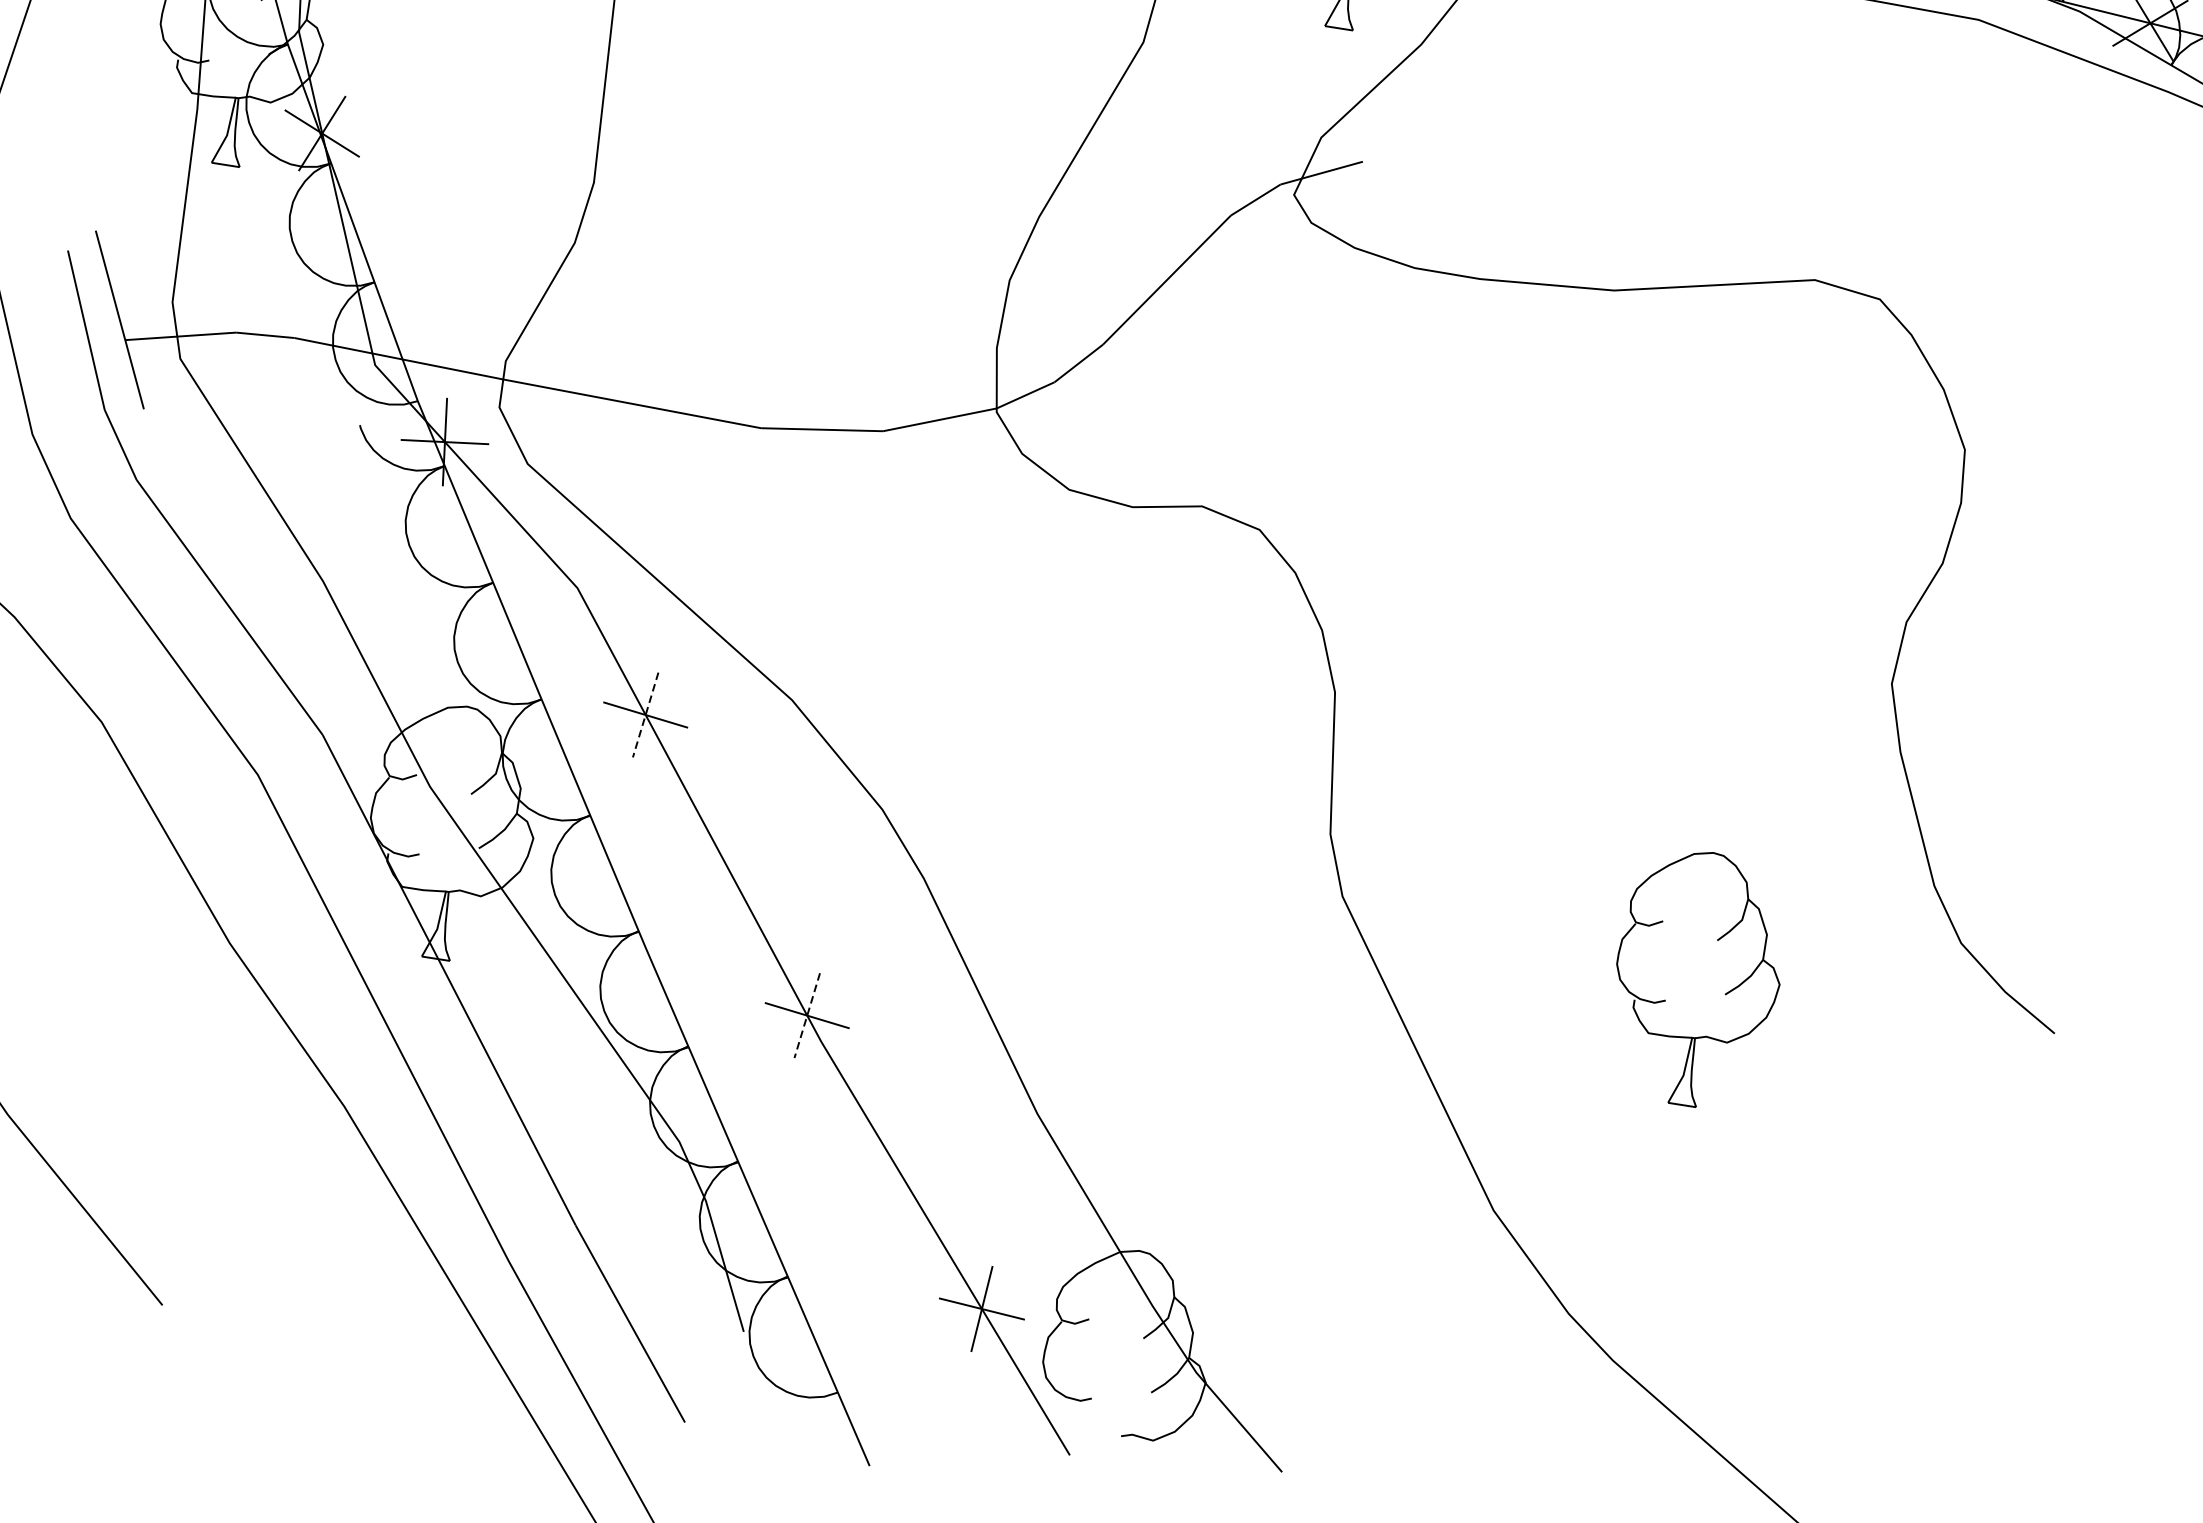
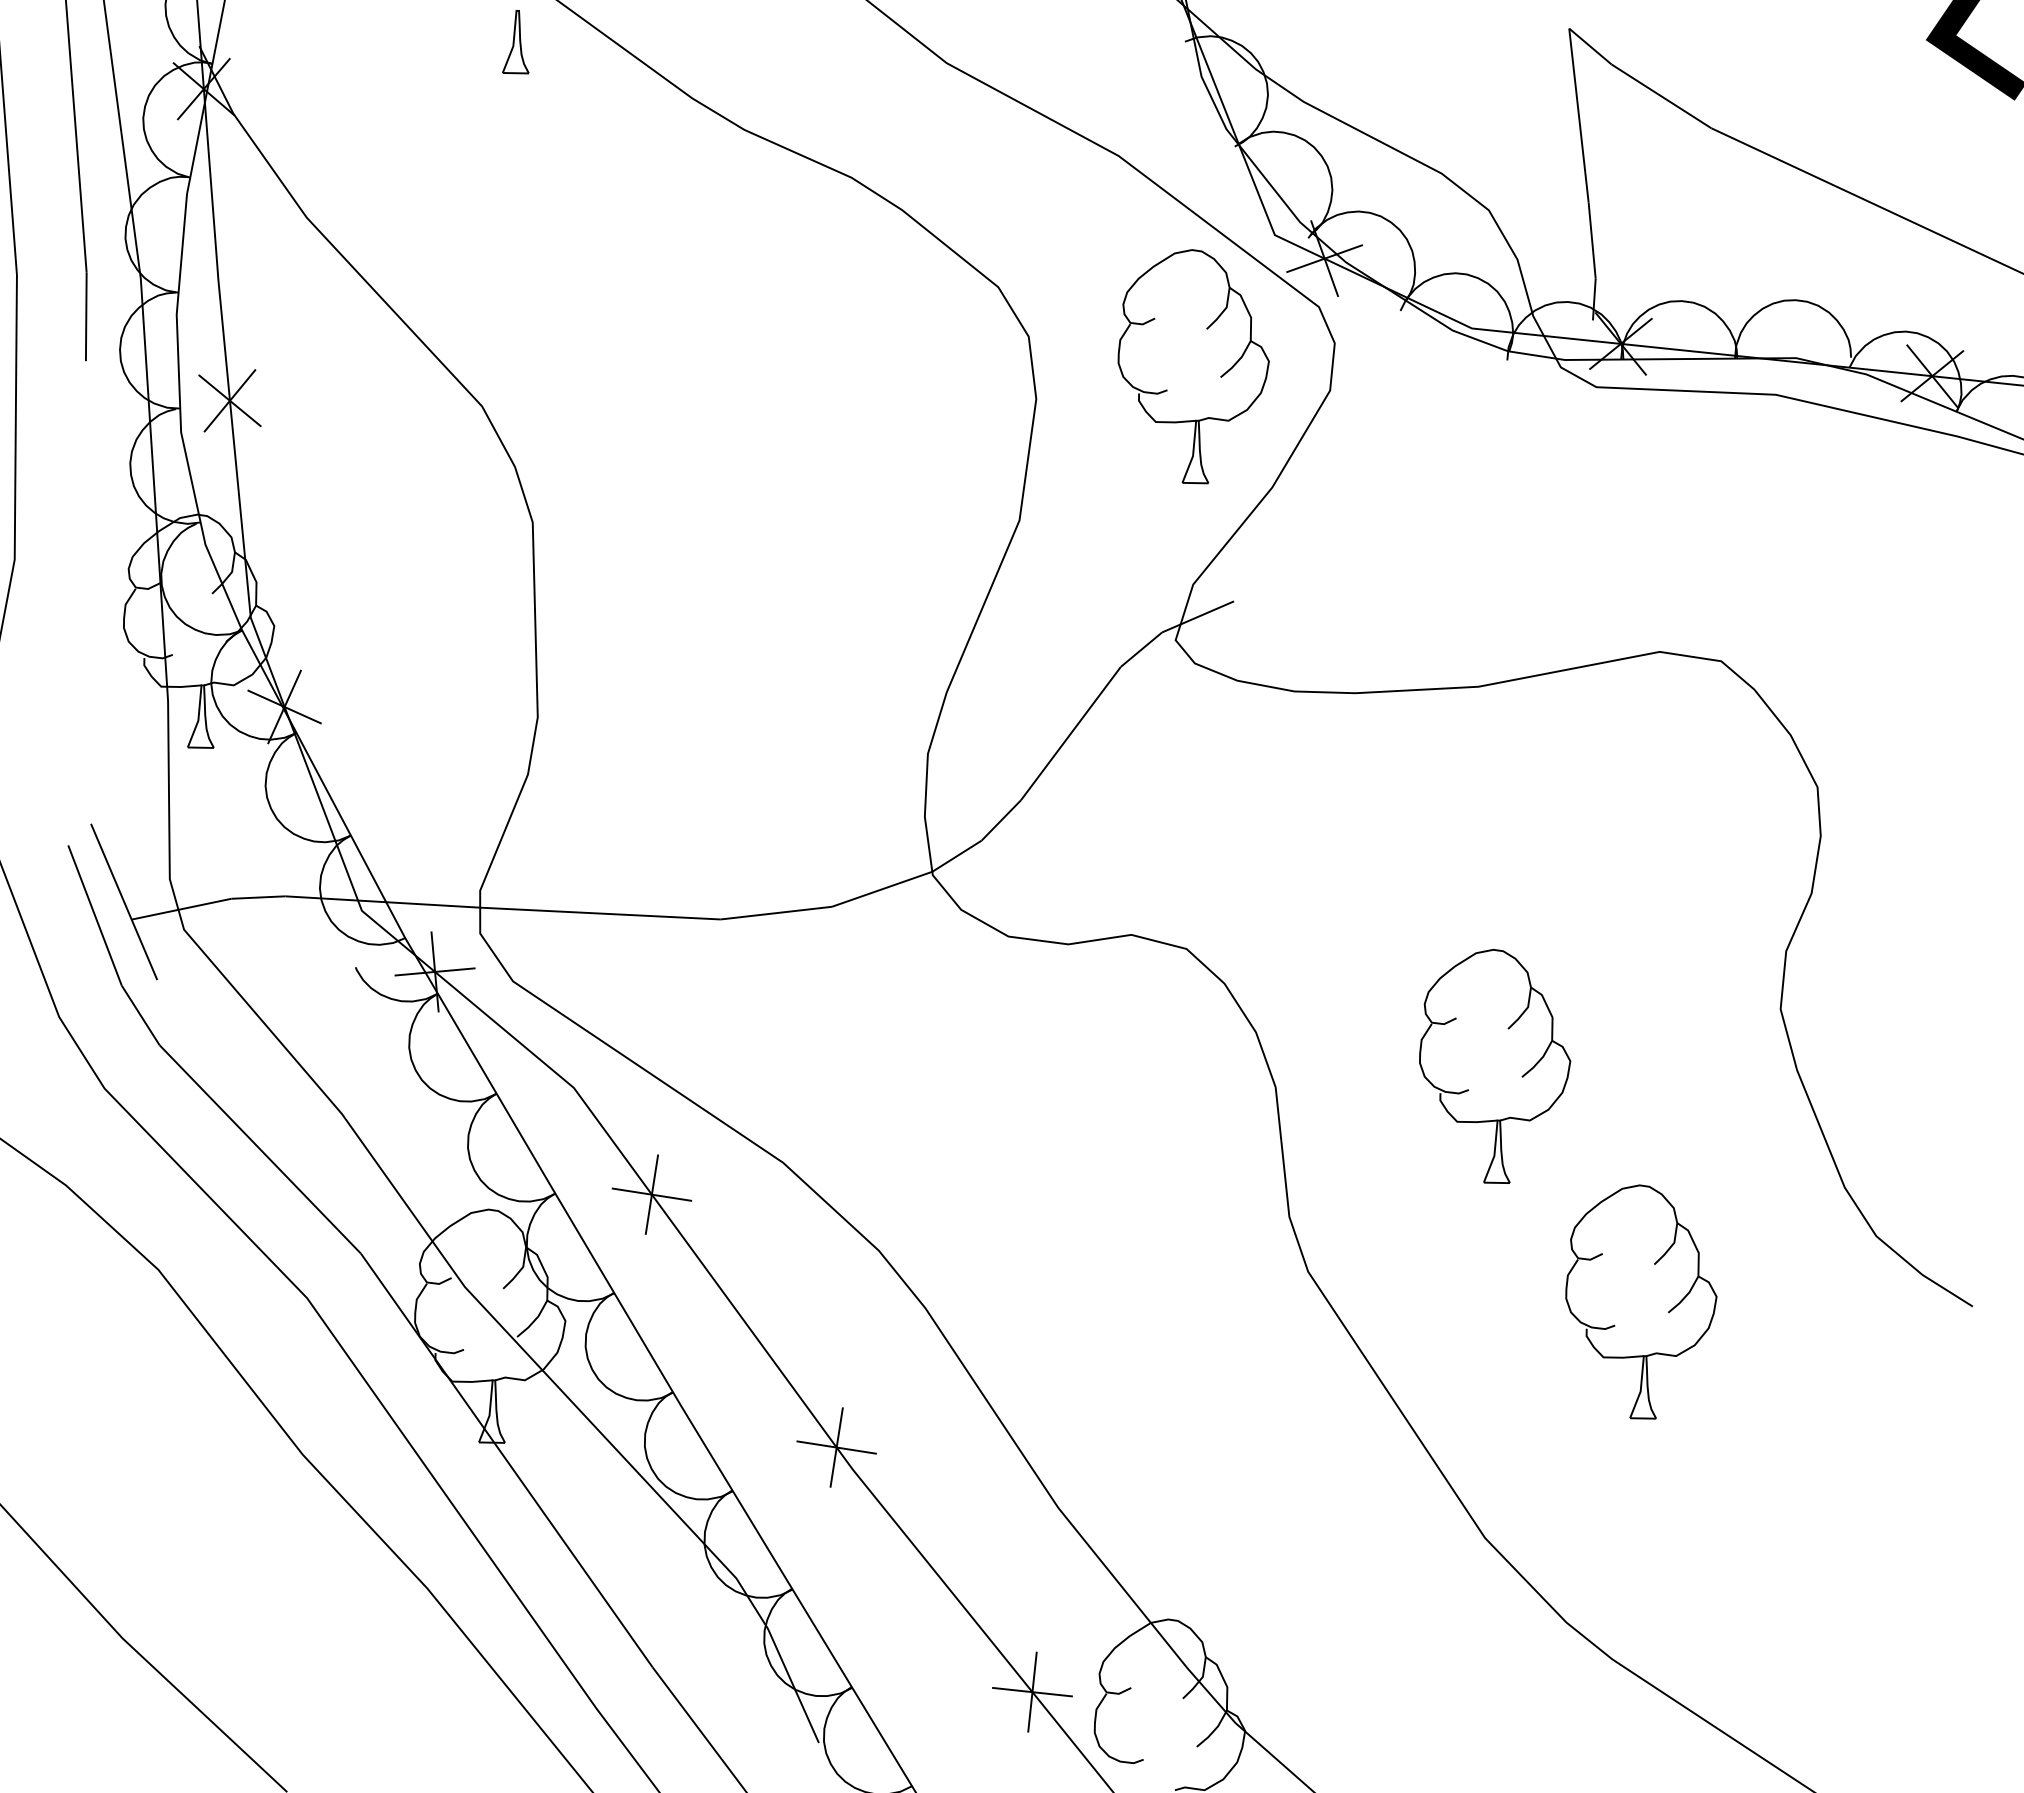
line: (645, 714) -> (651, 1194), dashed -> solid
part: (1602, 717) -> (1521, 1076), added
line: (807, 1015) -> (836, 1447), dashed -> solid

